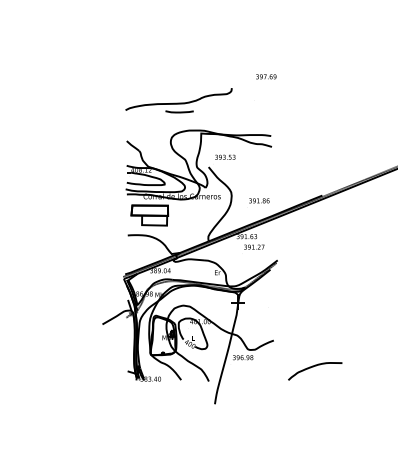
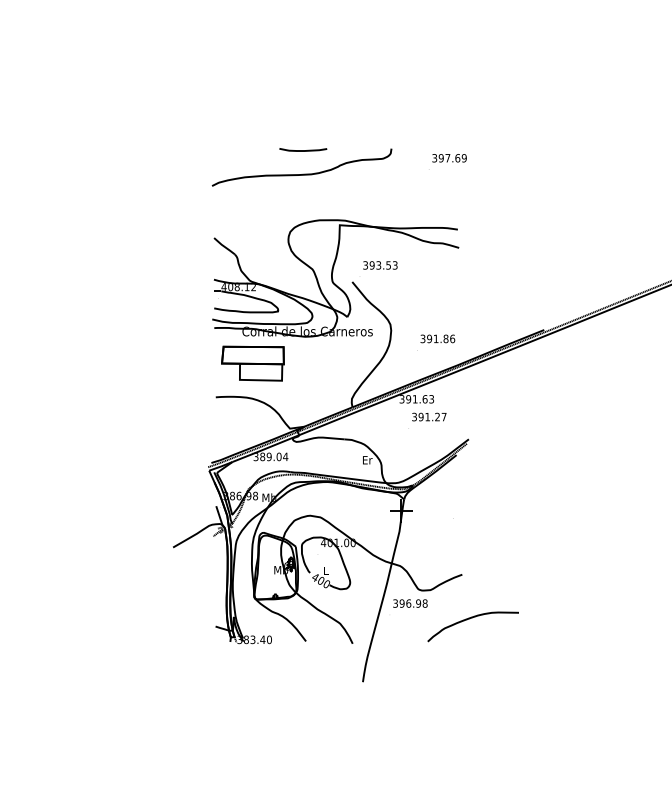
text: (266, 76) -> (449, 157), moved
line: (179, 111) -> (303, 149), moved
curve: (313, 367) -> (470, 620), moved

